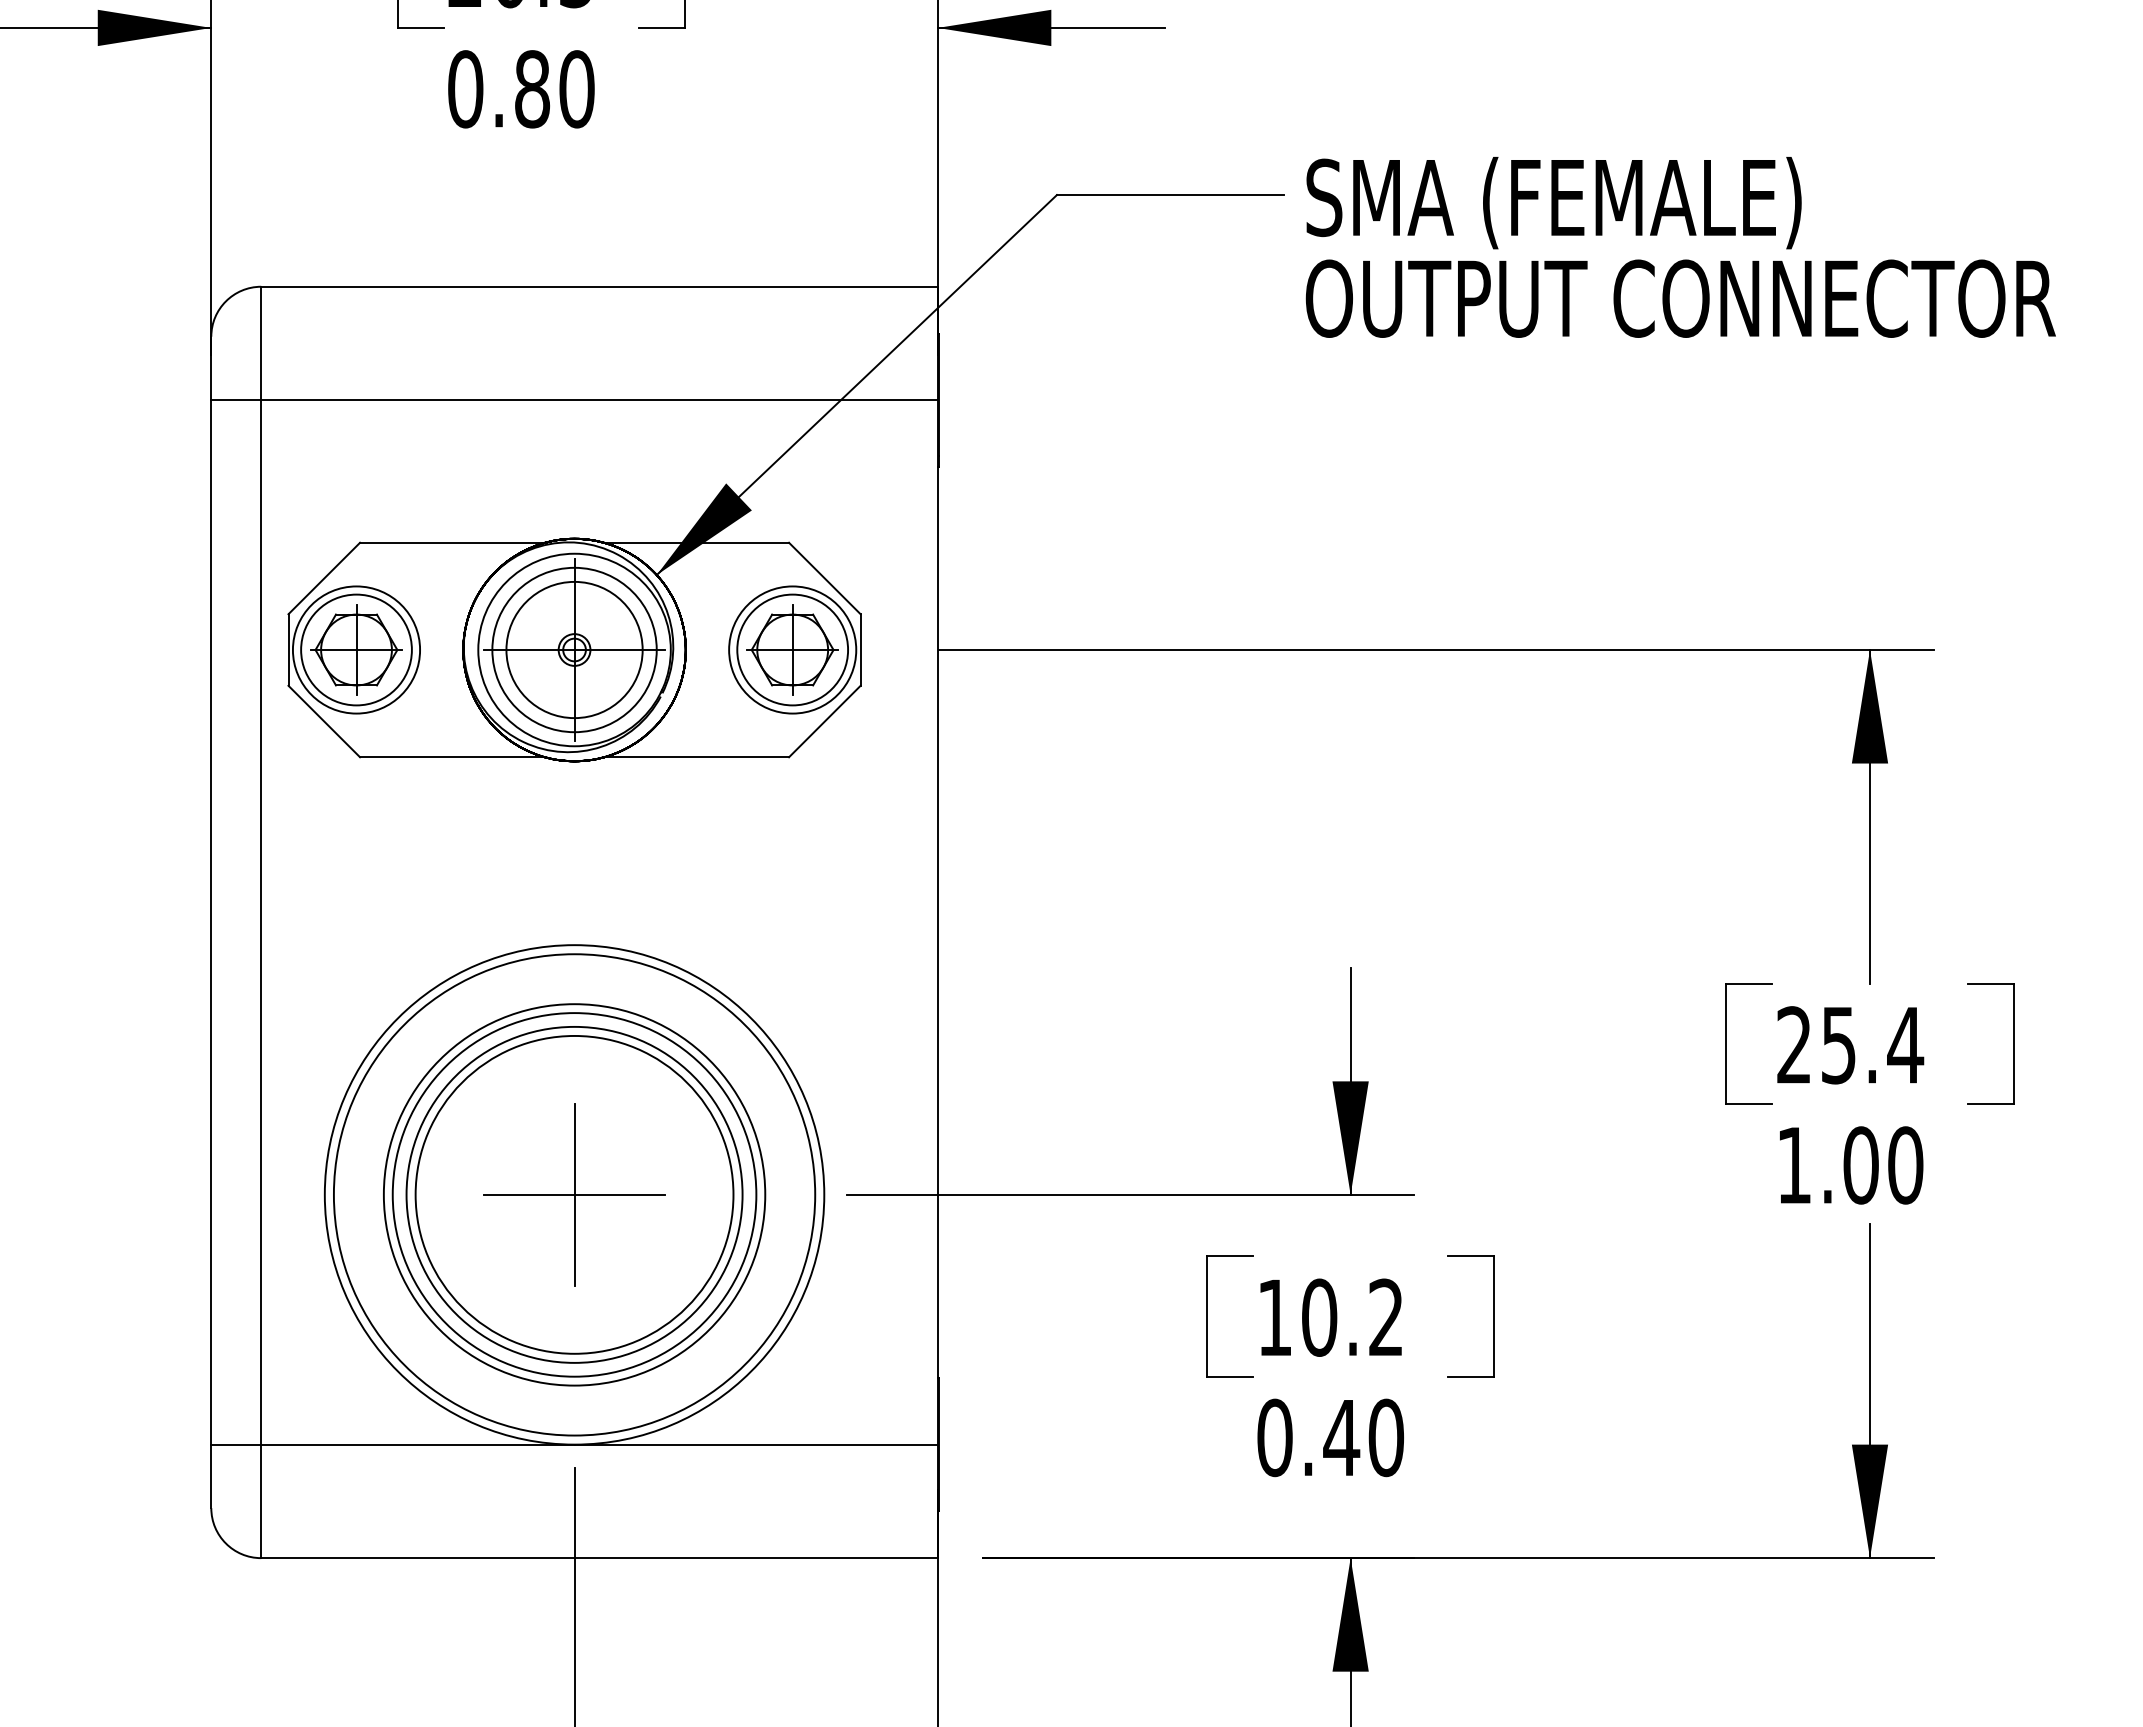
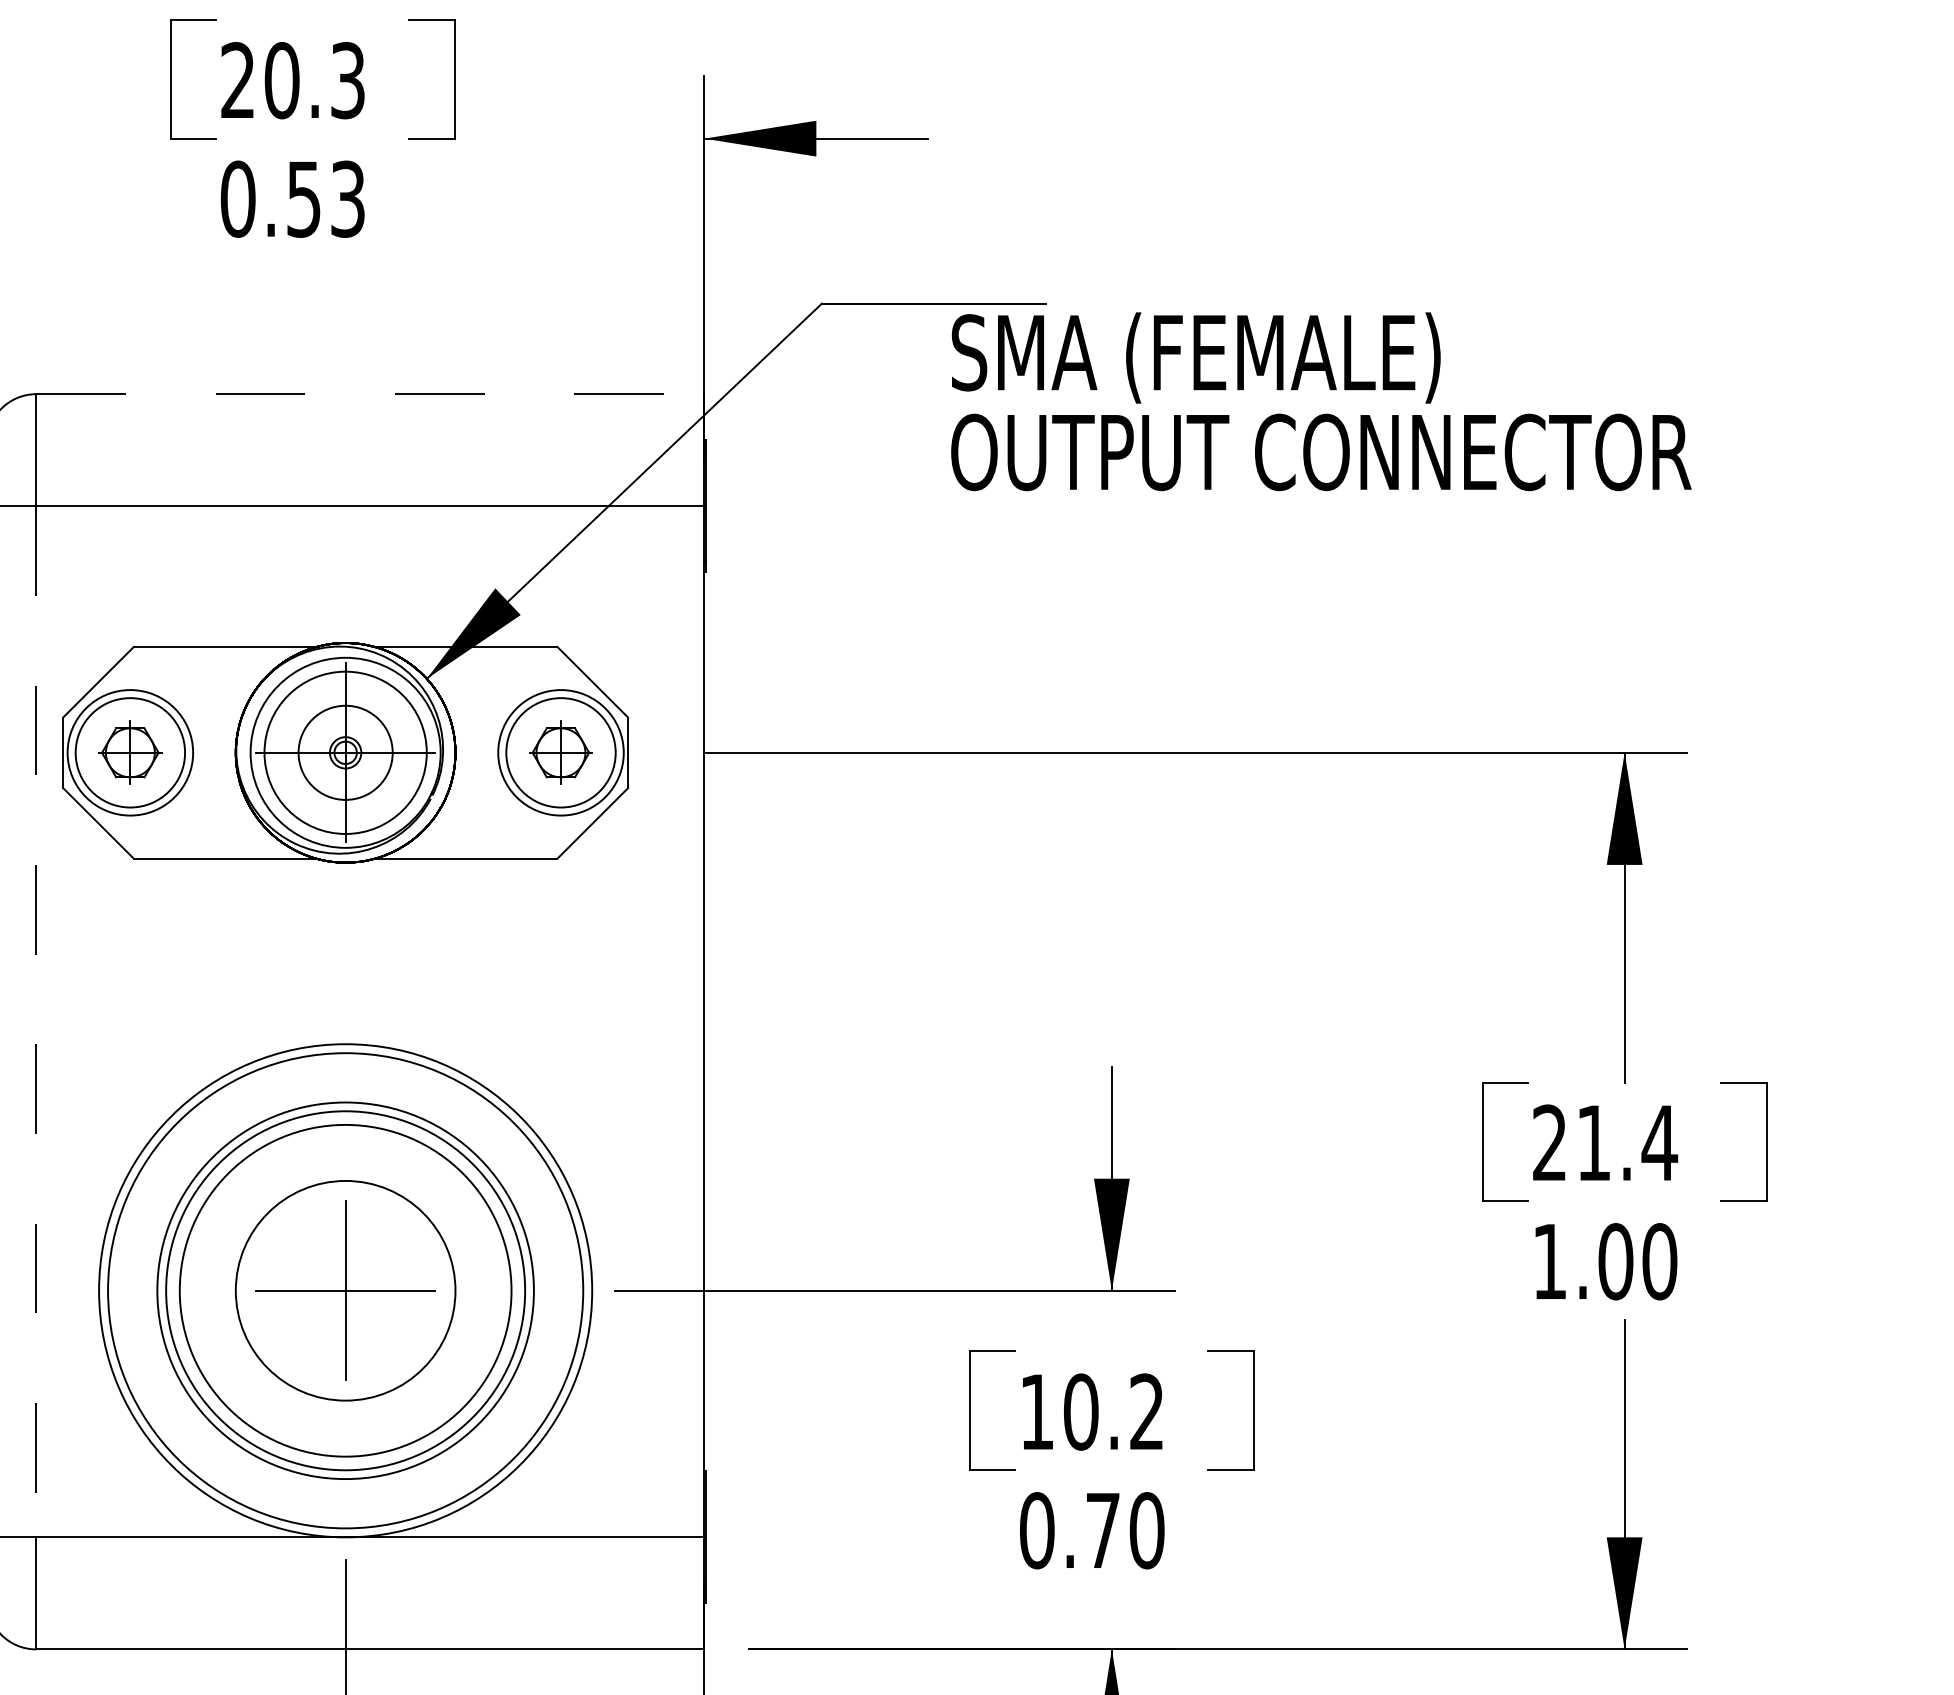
text: (554, 89) -> (325, 199), 0.80 -> 0.53
text: (1680, 247) -> (1321, 401), moved
line: (600, 286) -> (371, 393), solid -> dashed
part: (356, 649) -> (130, 752), size x0.7
circle: (574, 649) -> (345, 752), size x0.7
part: (792, 649) -> (560, 752), size x0.7
line: (261, 922) -> (36, 1021), solid -> dashed
text: (1838, 1045) -> (1593, 1143), 25.4 -> 21.4
circle: (574, 1194) -> (345, 1290), size x0.7
text: (1341, 1437) -> (1102, 1530), 0.40 -> 0.70

